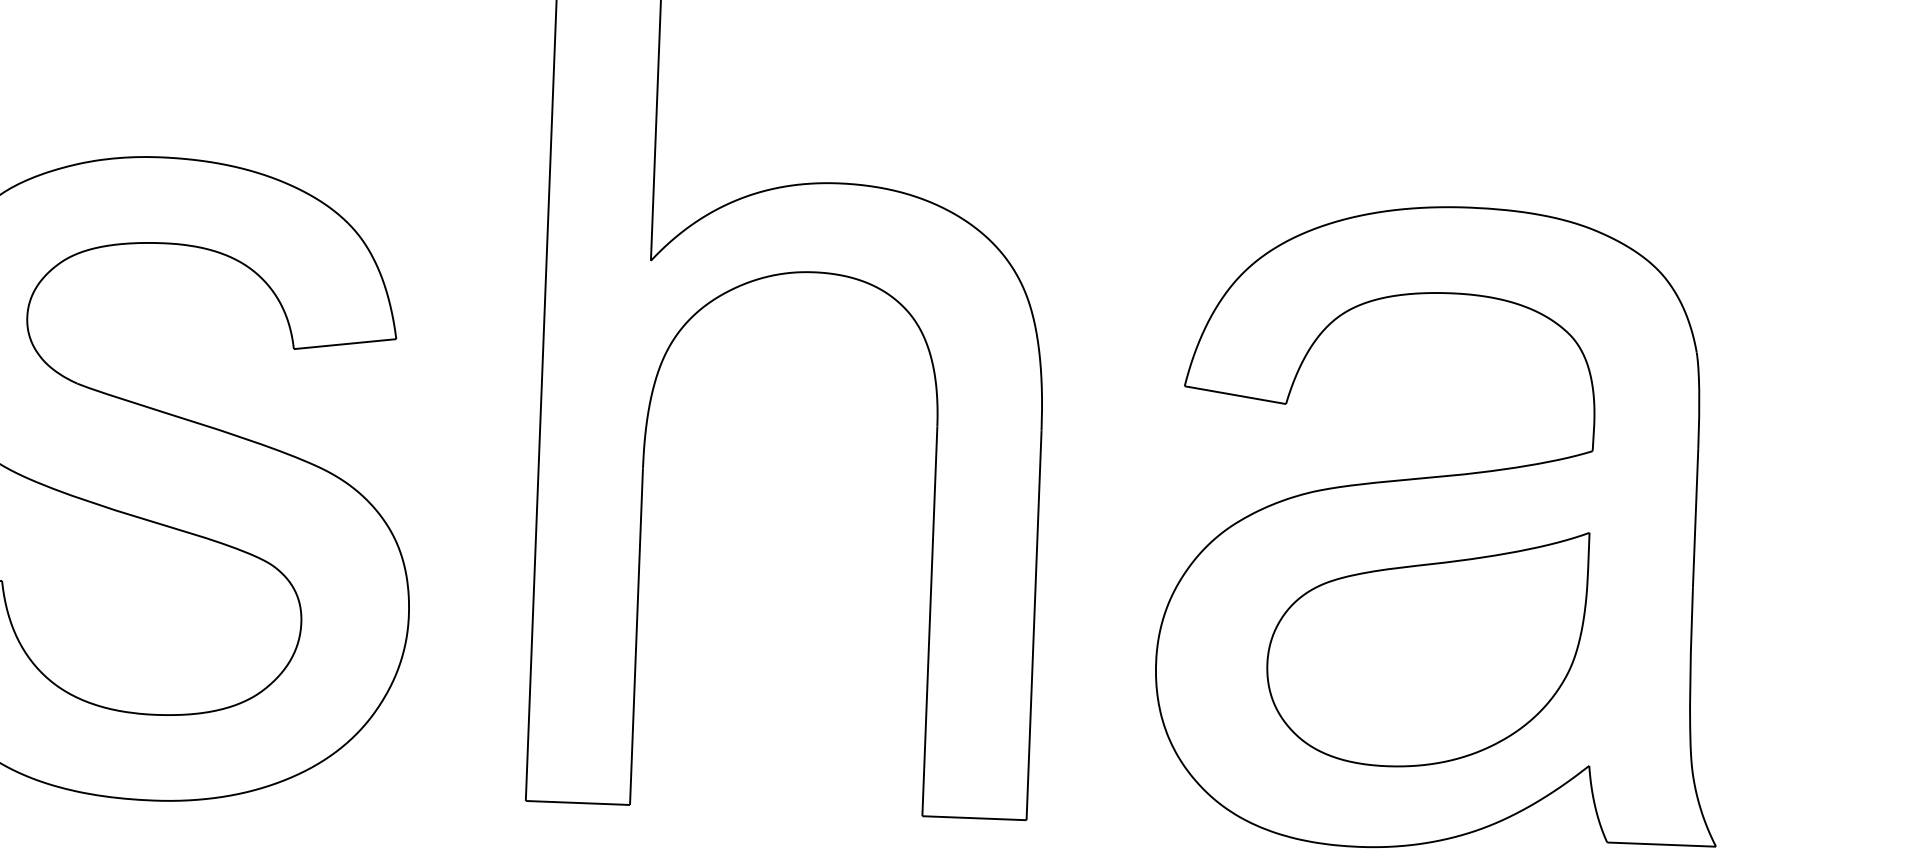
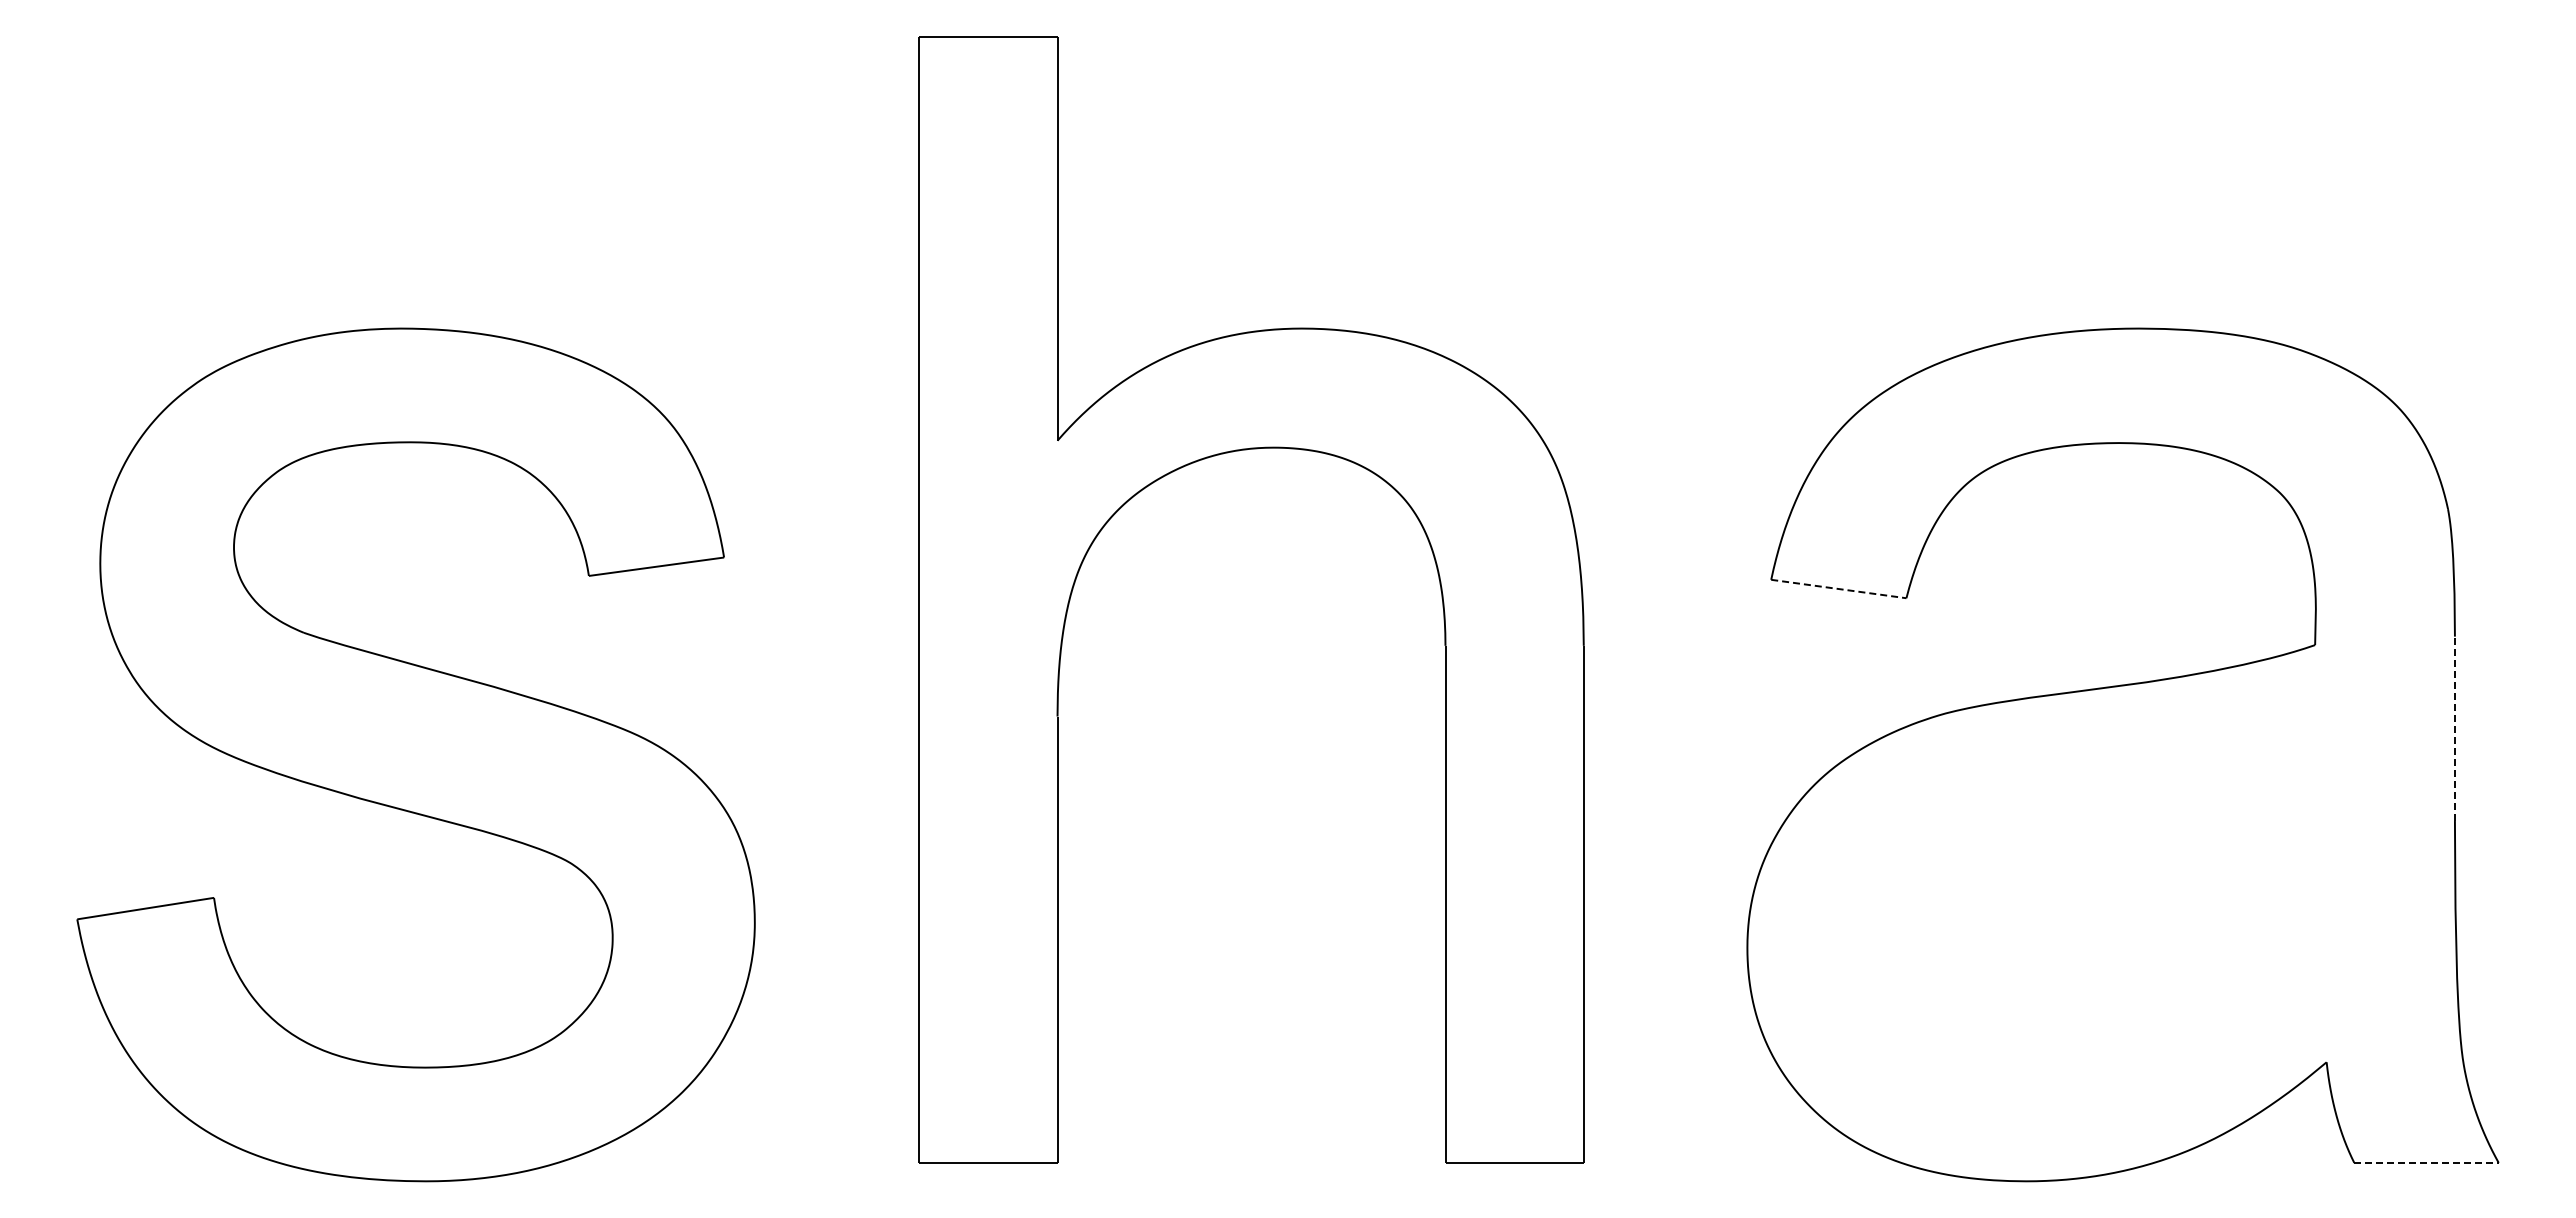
line: (1235, 395) -> (1839, 589), solid -> dashed
line: (1695, 518) -> (2454, 728), solid -> dashed
part: (1426, 646) -> (2104, 912), removed
line: (1662, 844) -> (2427, 1162), solid -> dashed

